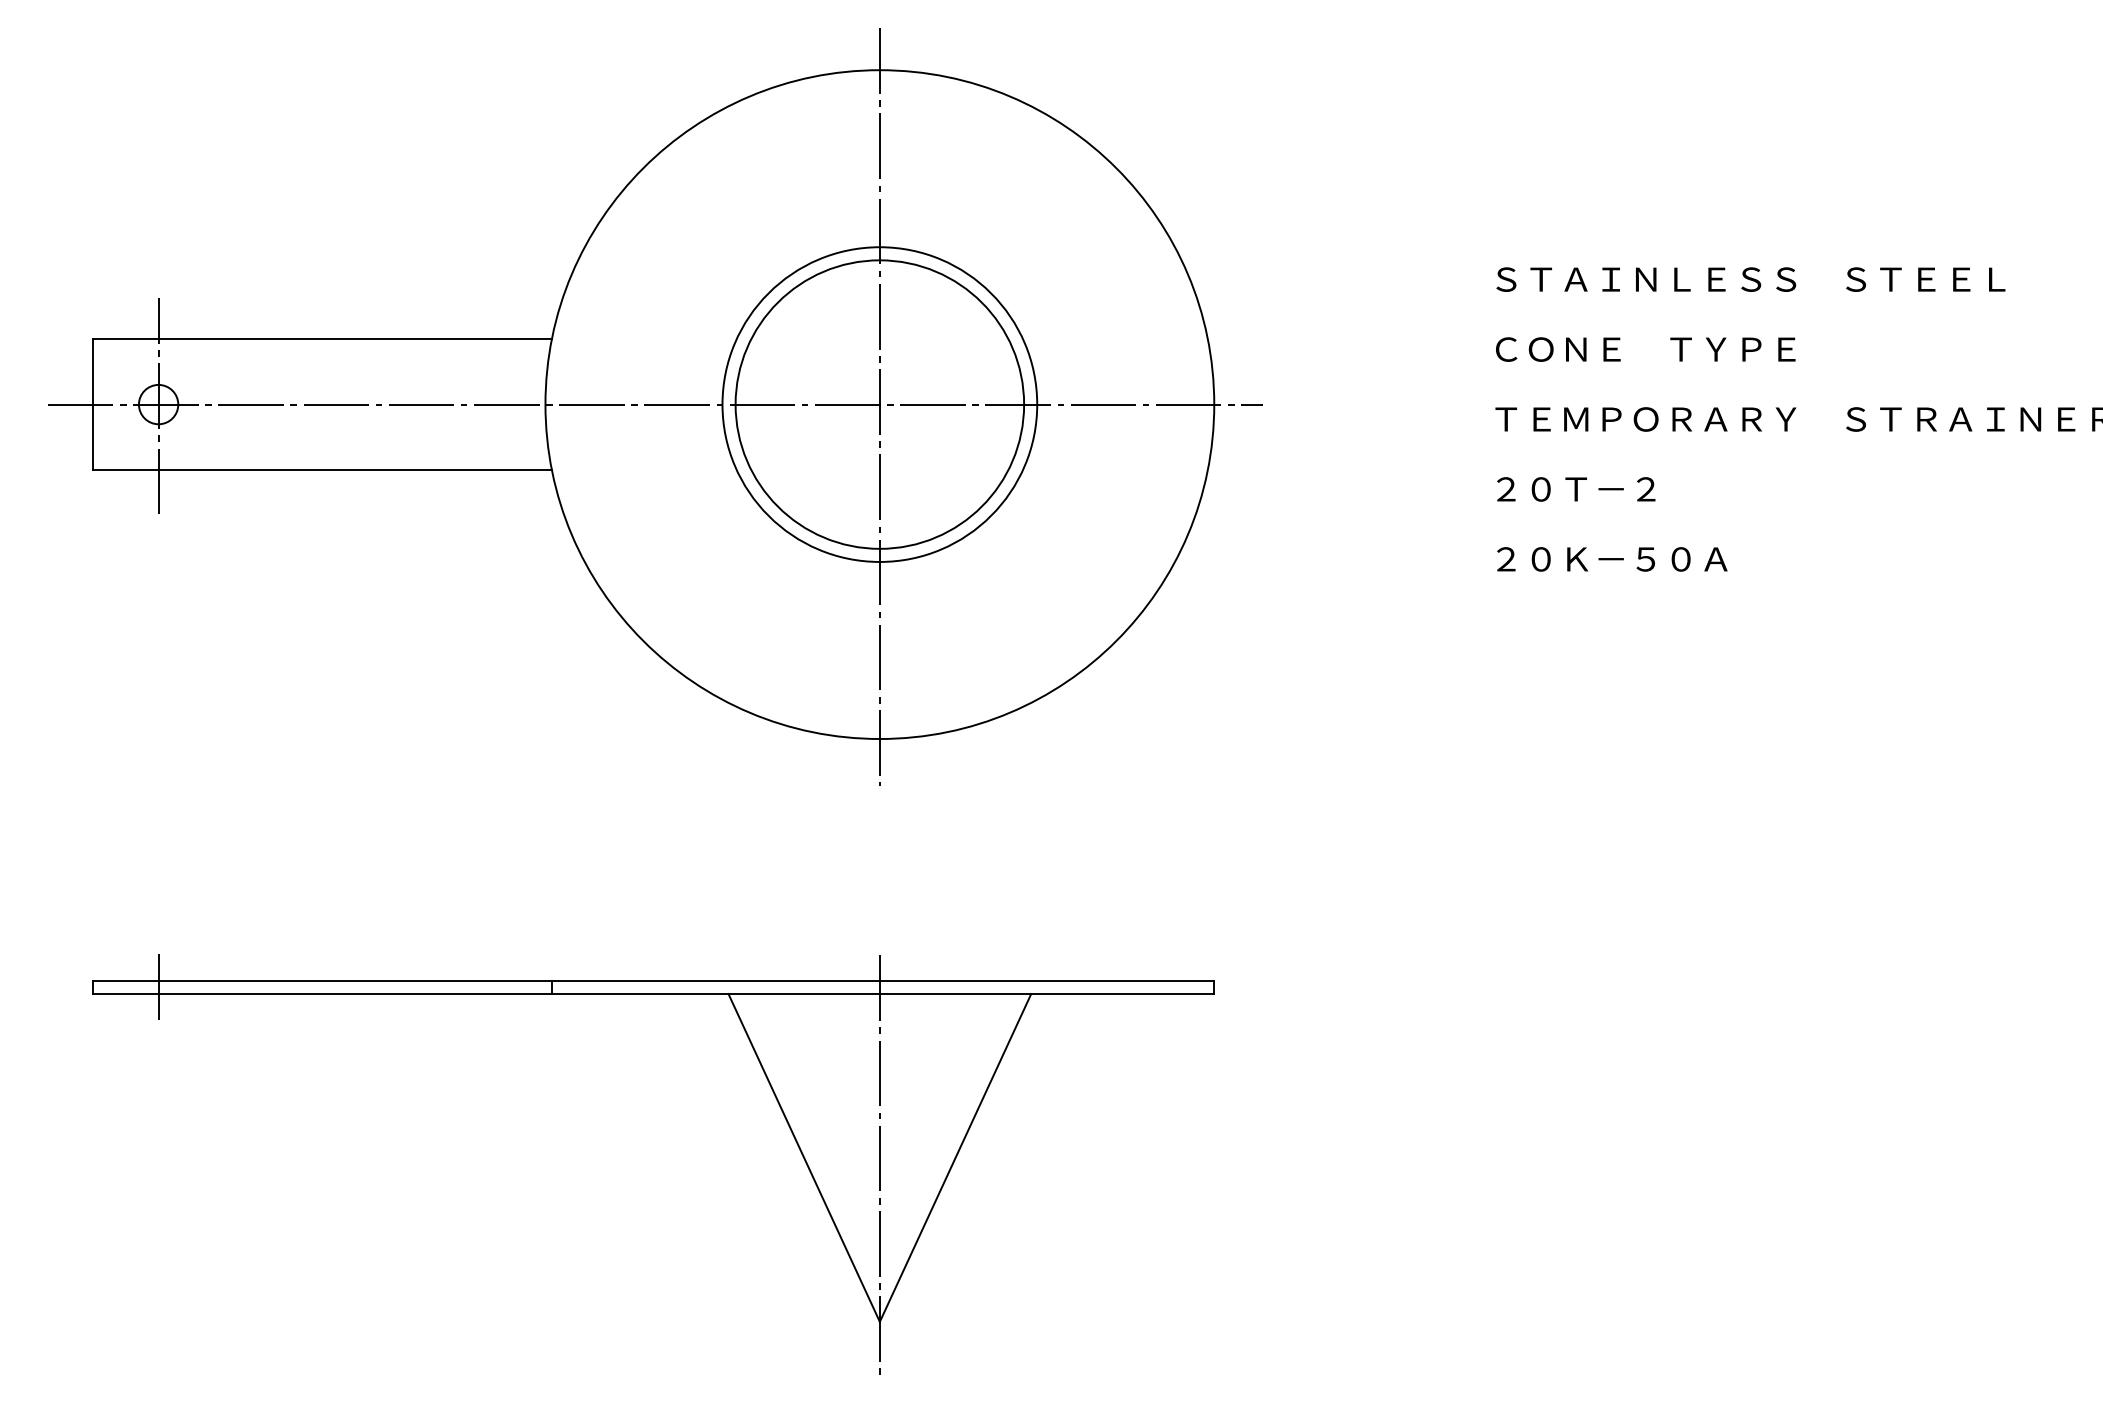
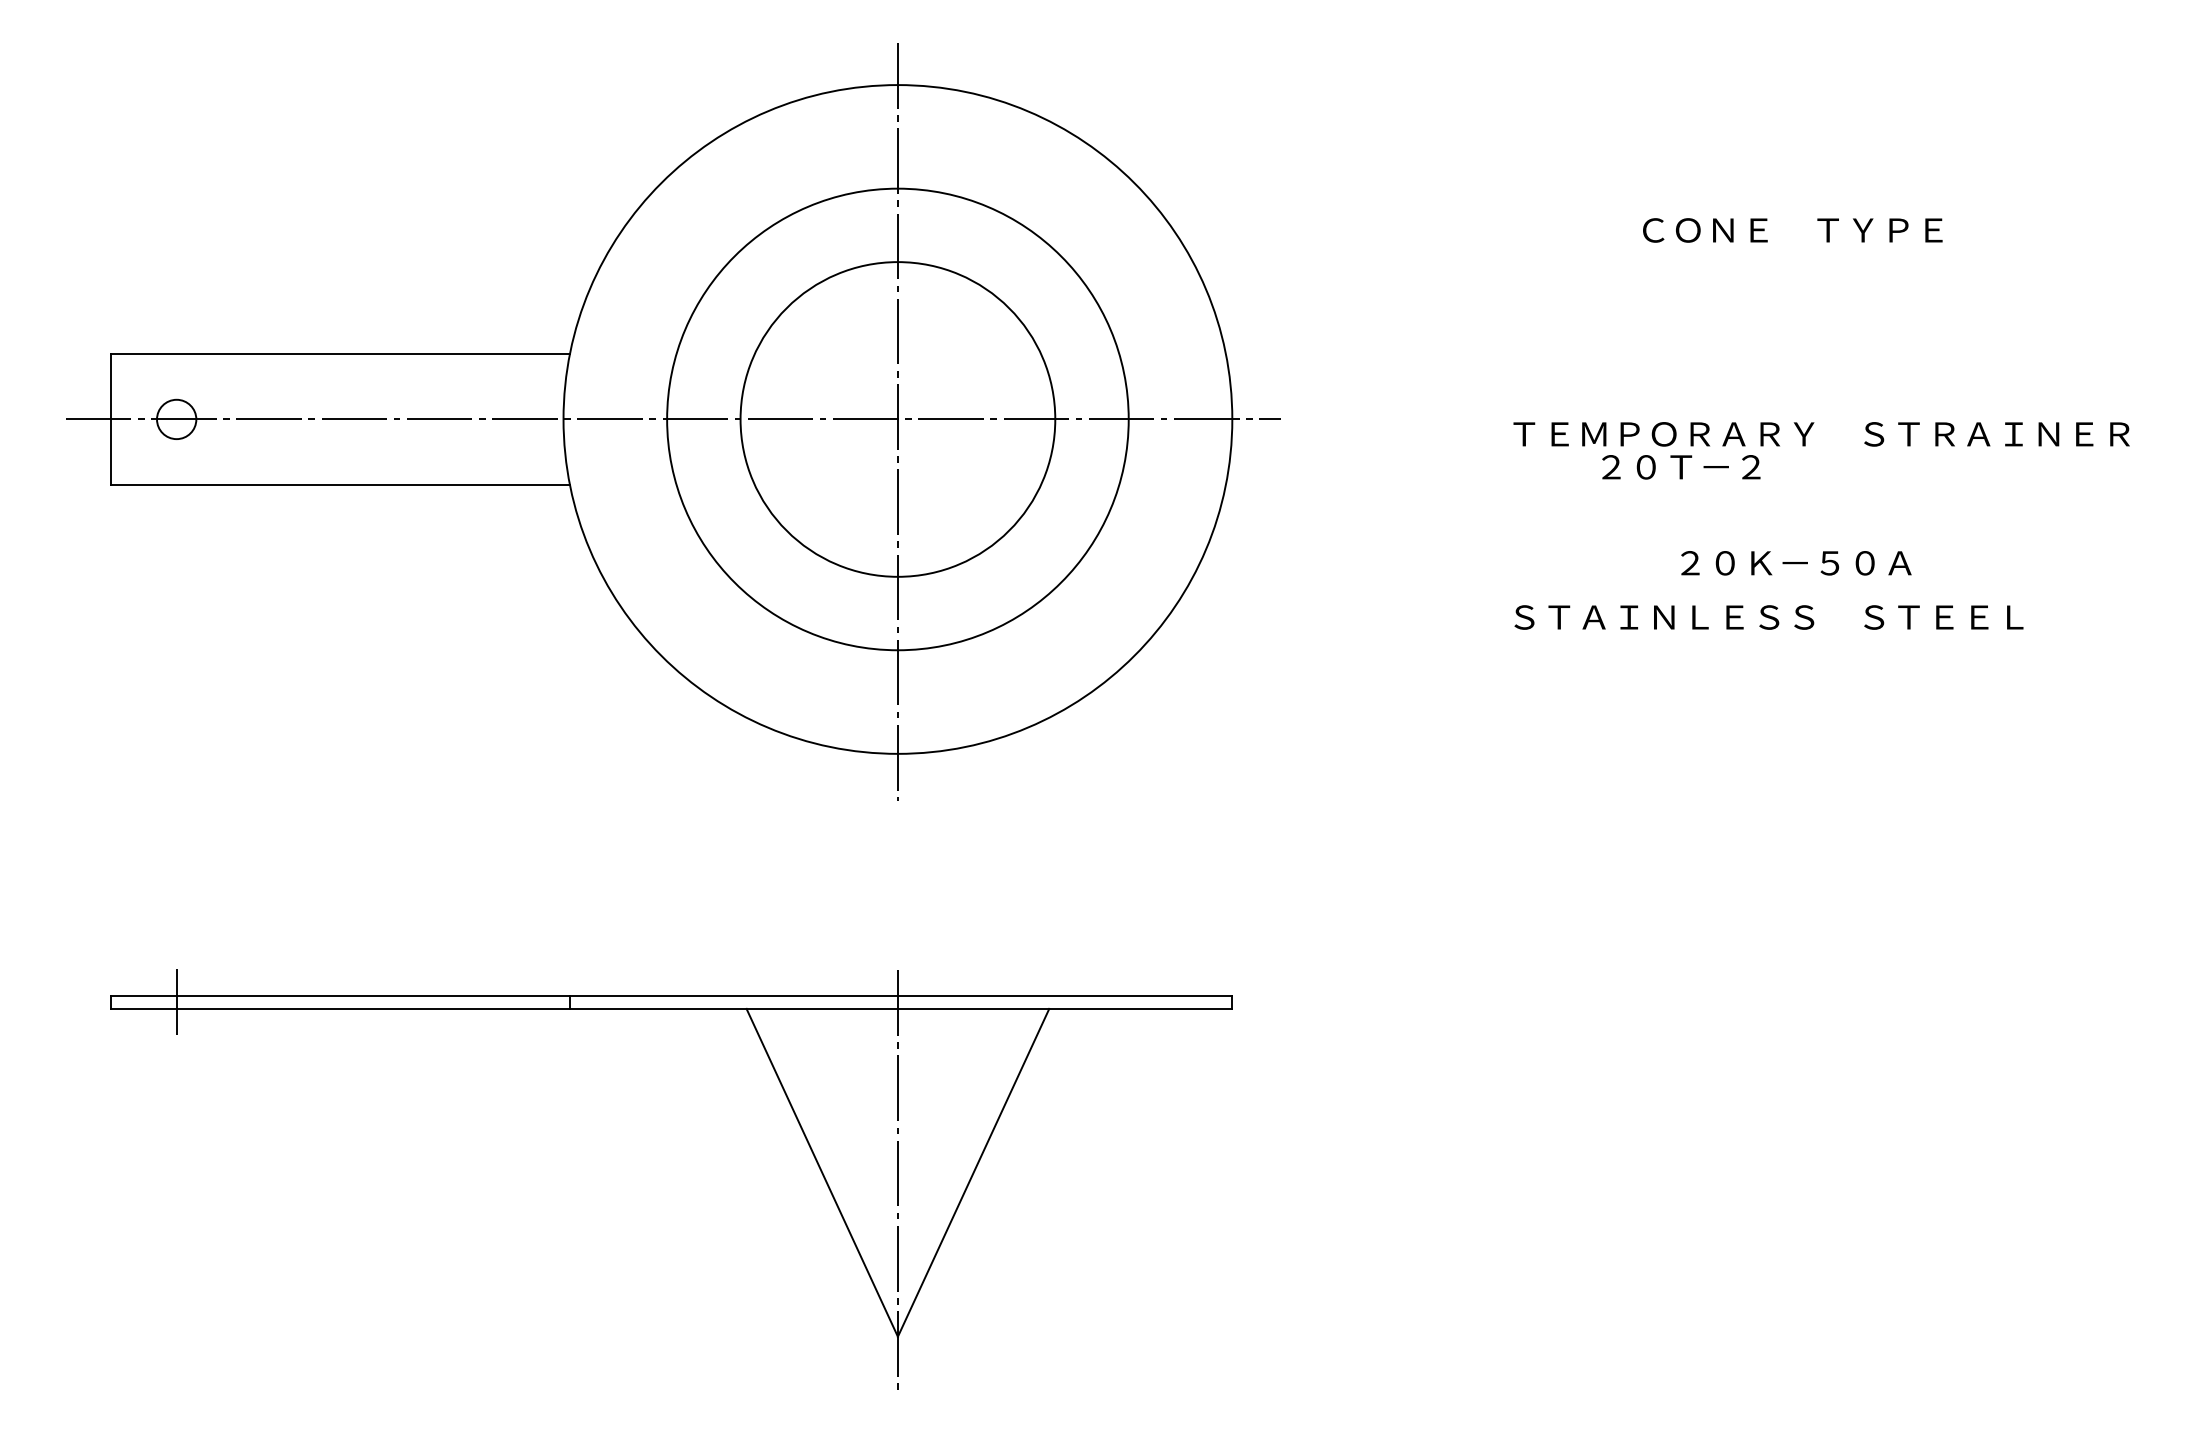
text: (1750, 279) -> (1768, 617), moved
text: (1645, 349) -> (1792, 230), moved
circle: (879, 404) -> (897, 419), size x1.6
line: (158, 405) -> (176, 420), removed
text: (1576, 489) -> (1681, 467), moved
text: (1612, 559) -> (1796, 563), moved

